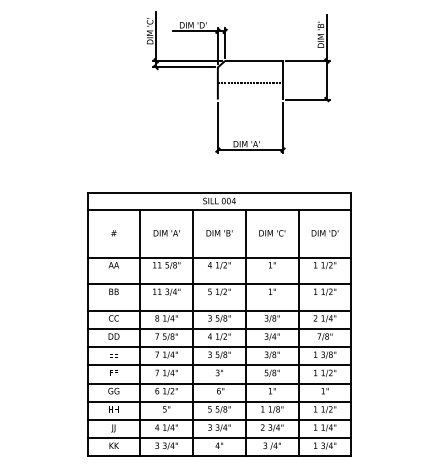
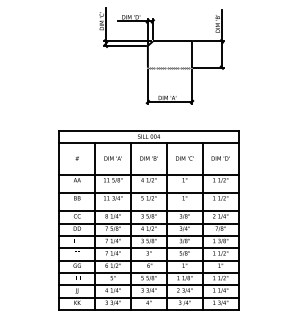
line: (249, 83) -> (169, 67), moved

